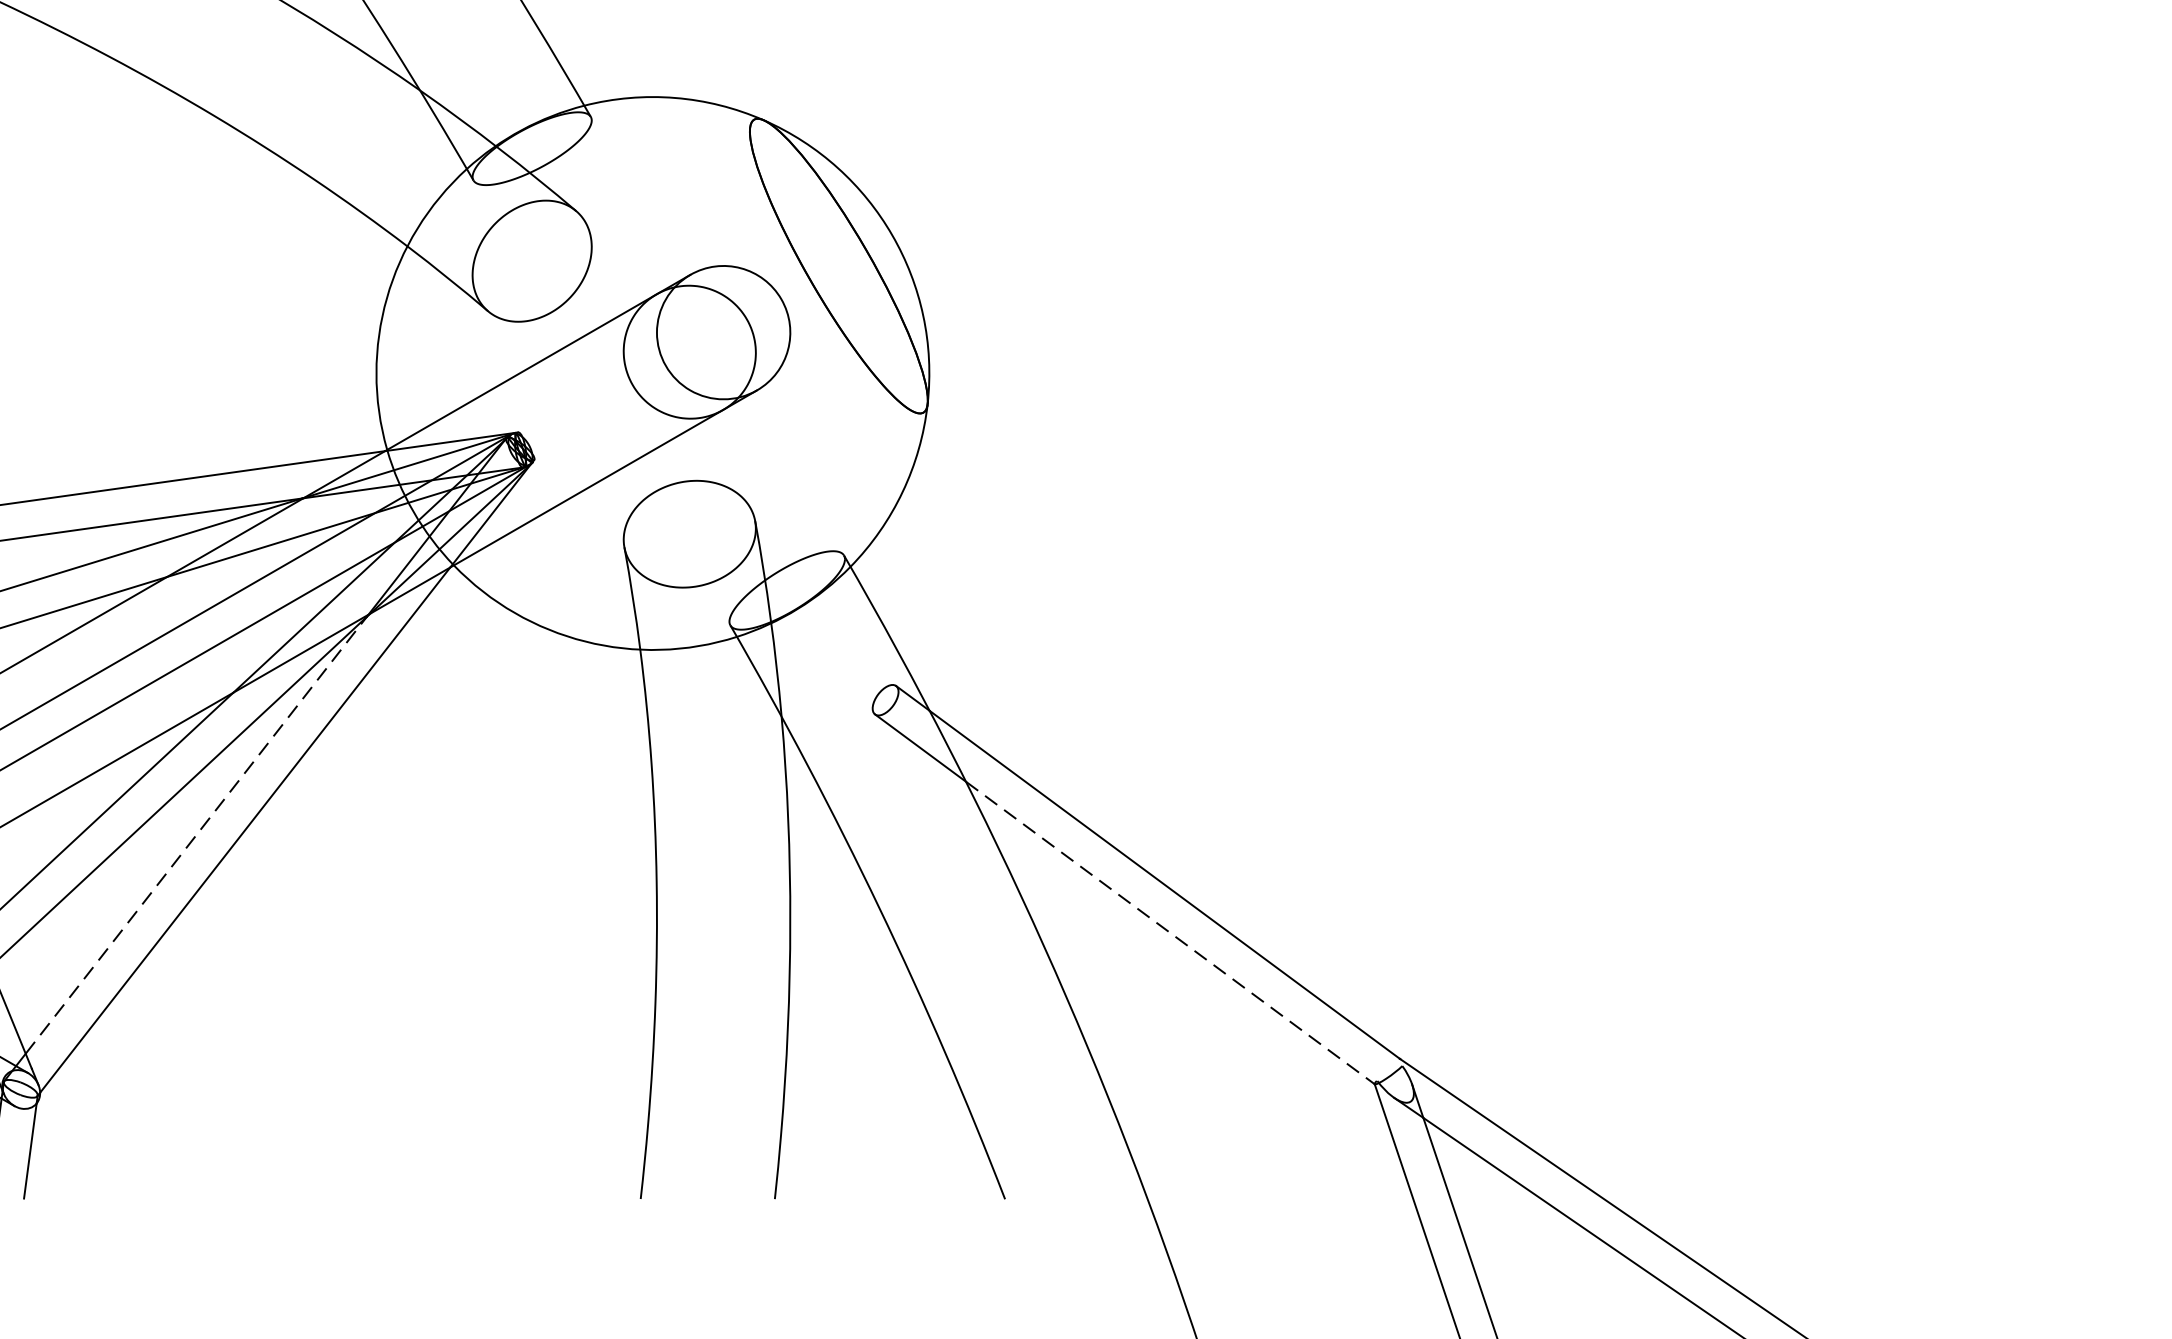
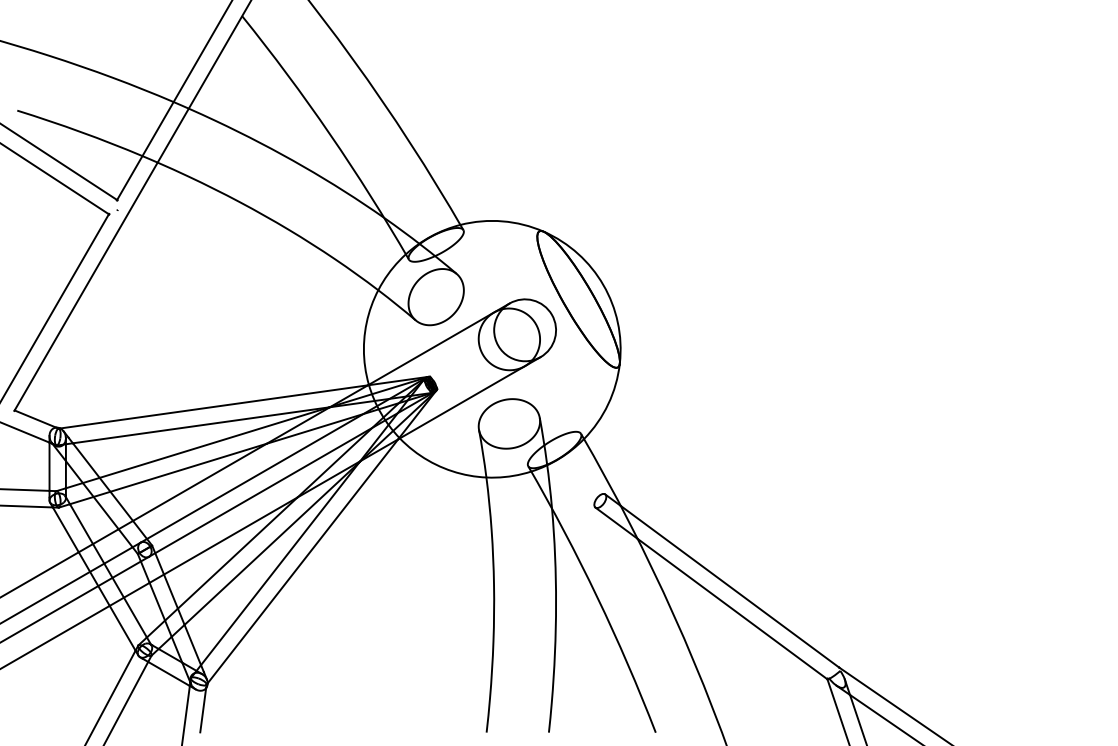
line: (196, 832) -> (280, 562), dashed -> solid
line: (1170, 933) -> (732, 609), dashed -> solid

